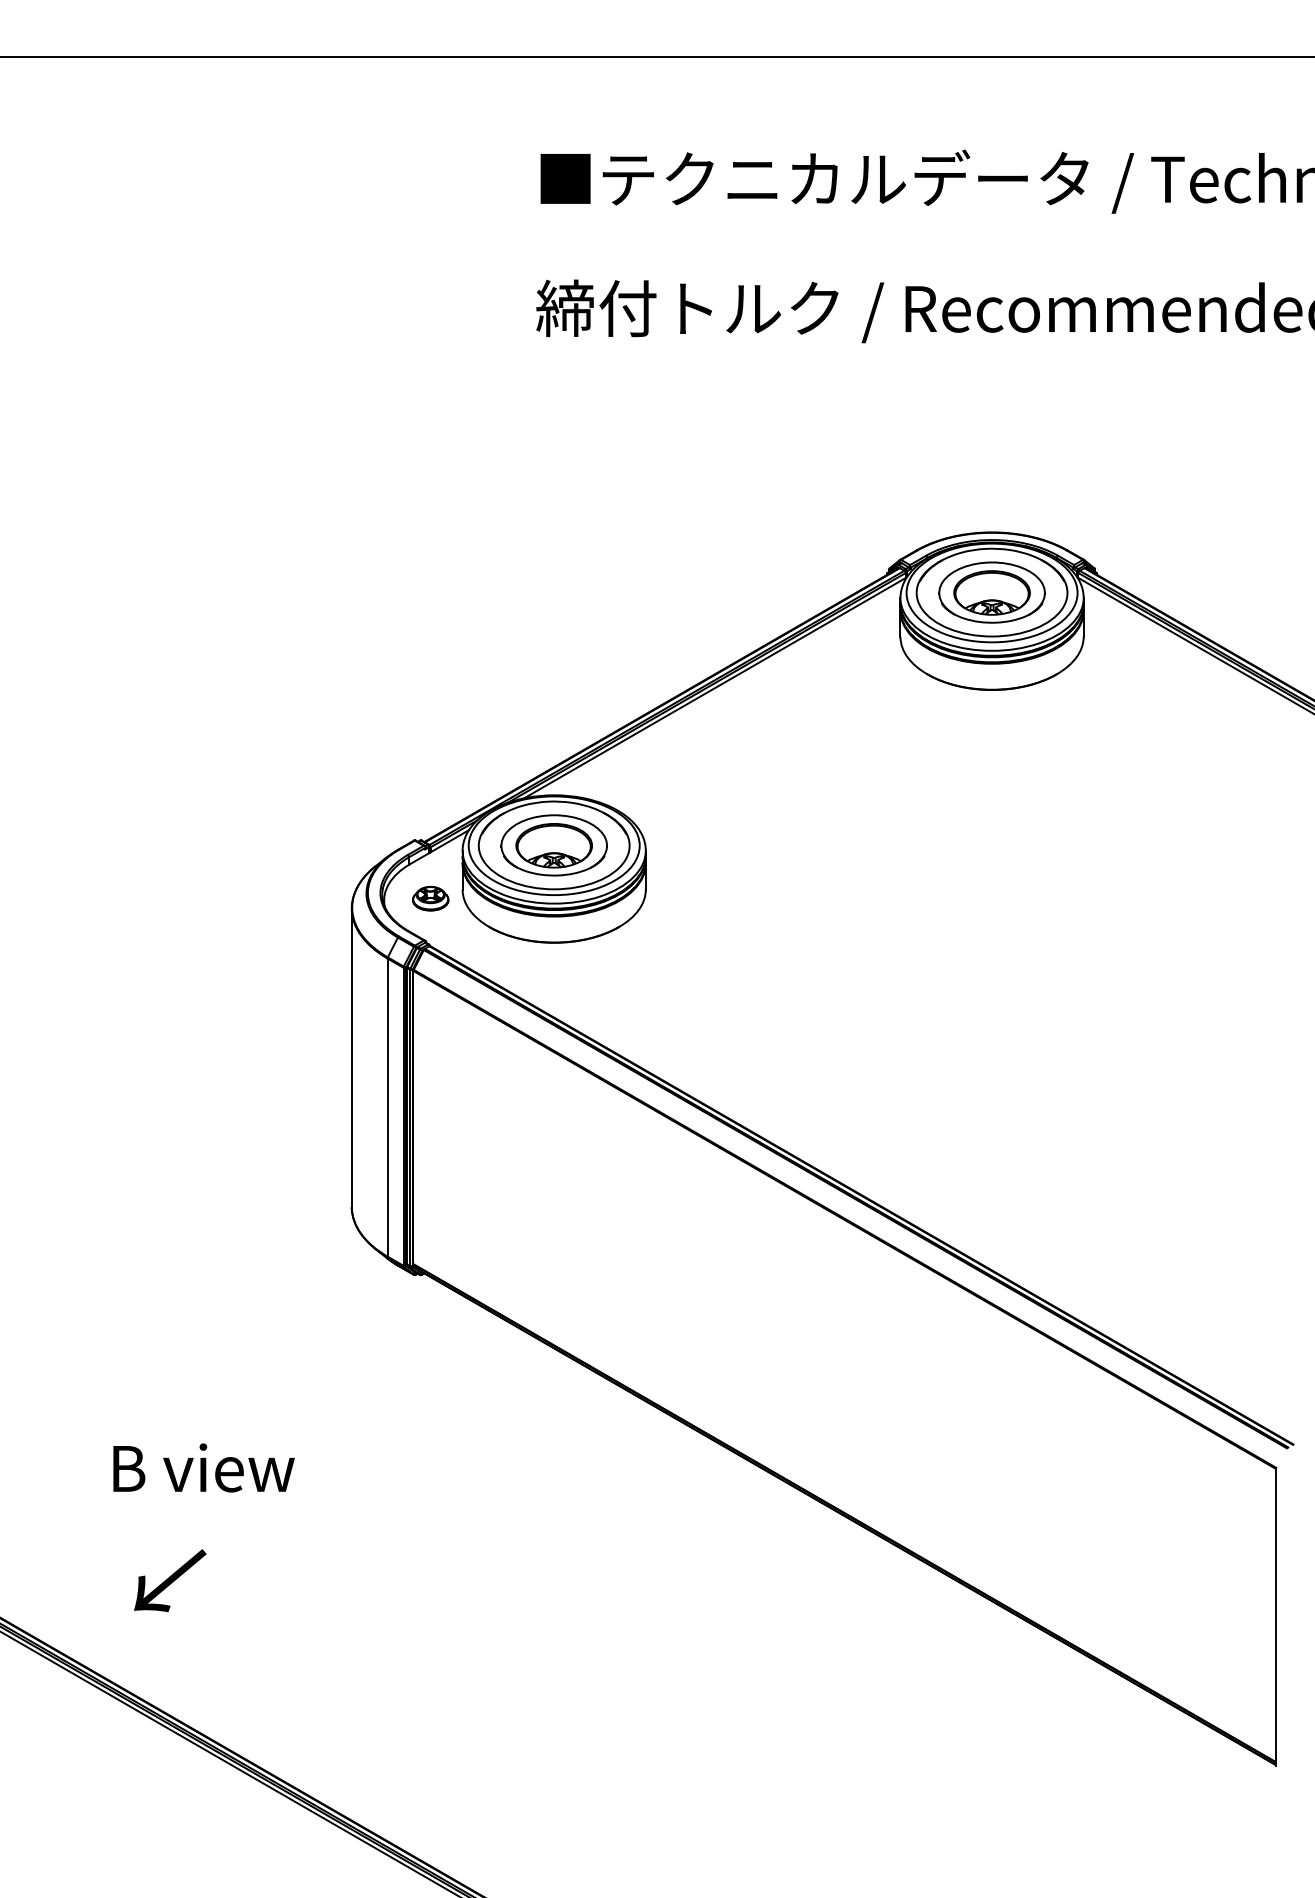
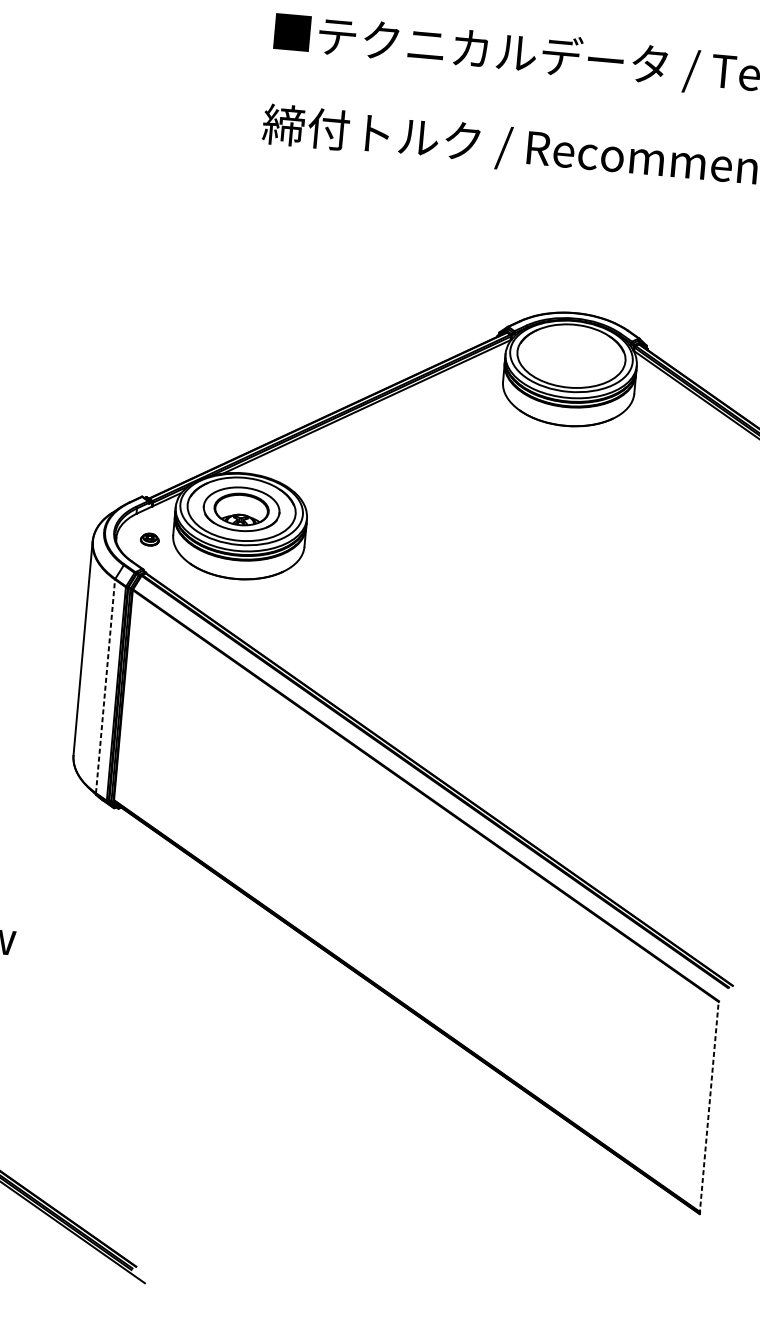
part: (991, 592) -> (571, 356), removed
part: (430, 898) -> (149, 539), size x0.7
line: (387, 1107) -> (105, 686), solid -> dashed
line: (1275, 1616) -> (709, 1107), solid -> dashed

